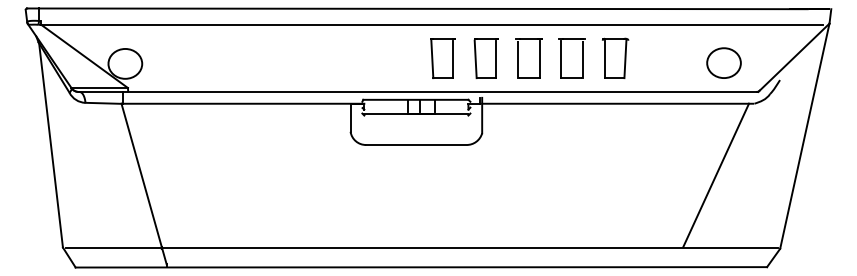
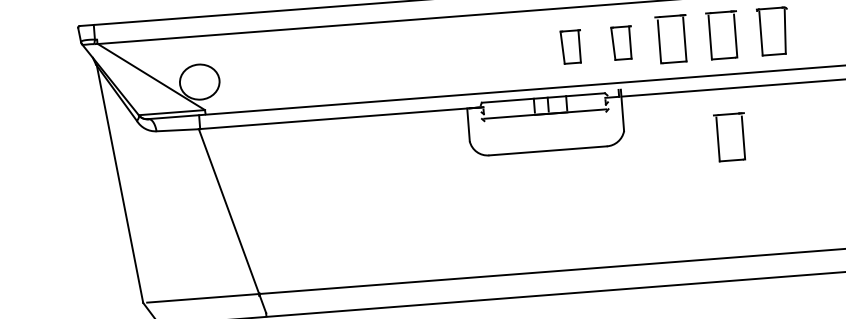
part: (442, 58) -> (570, 47), size x0.7
part: (485, 58) -> (621, 43), size x0.7
part: (561, 145) -> (718, 138), added

